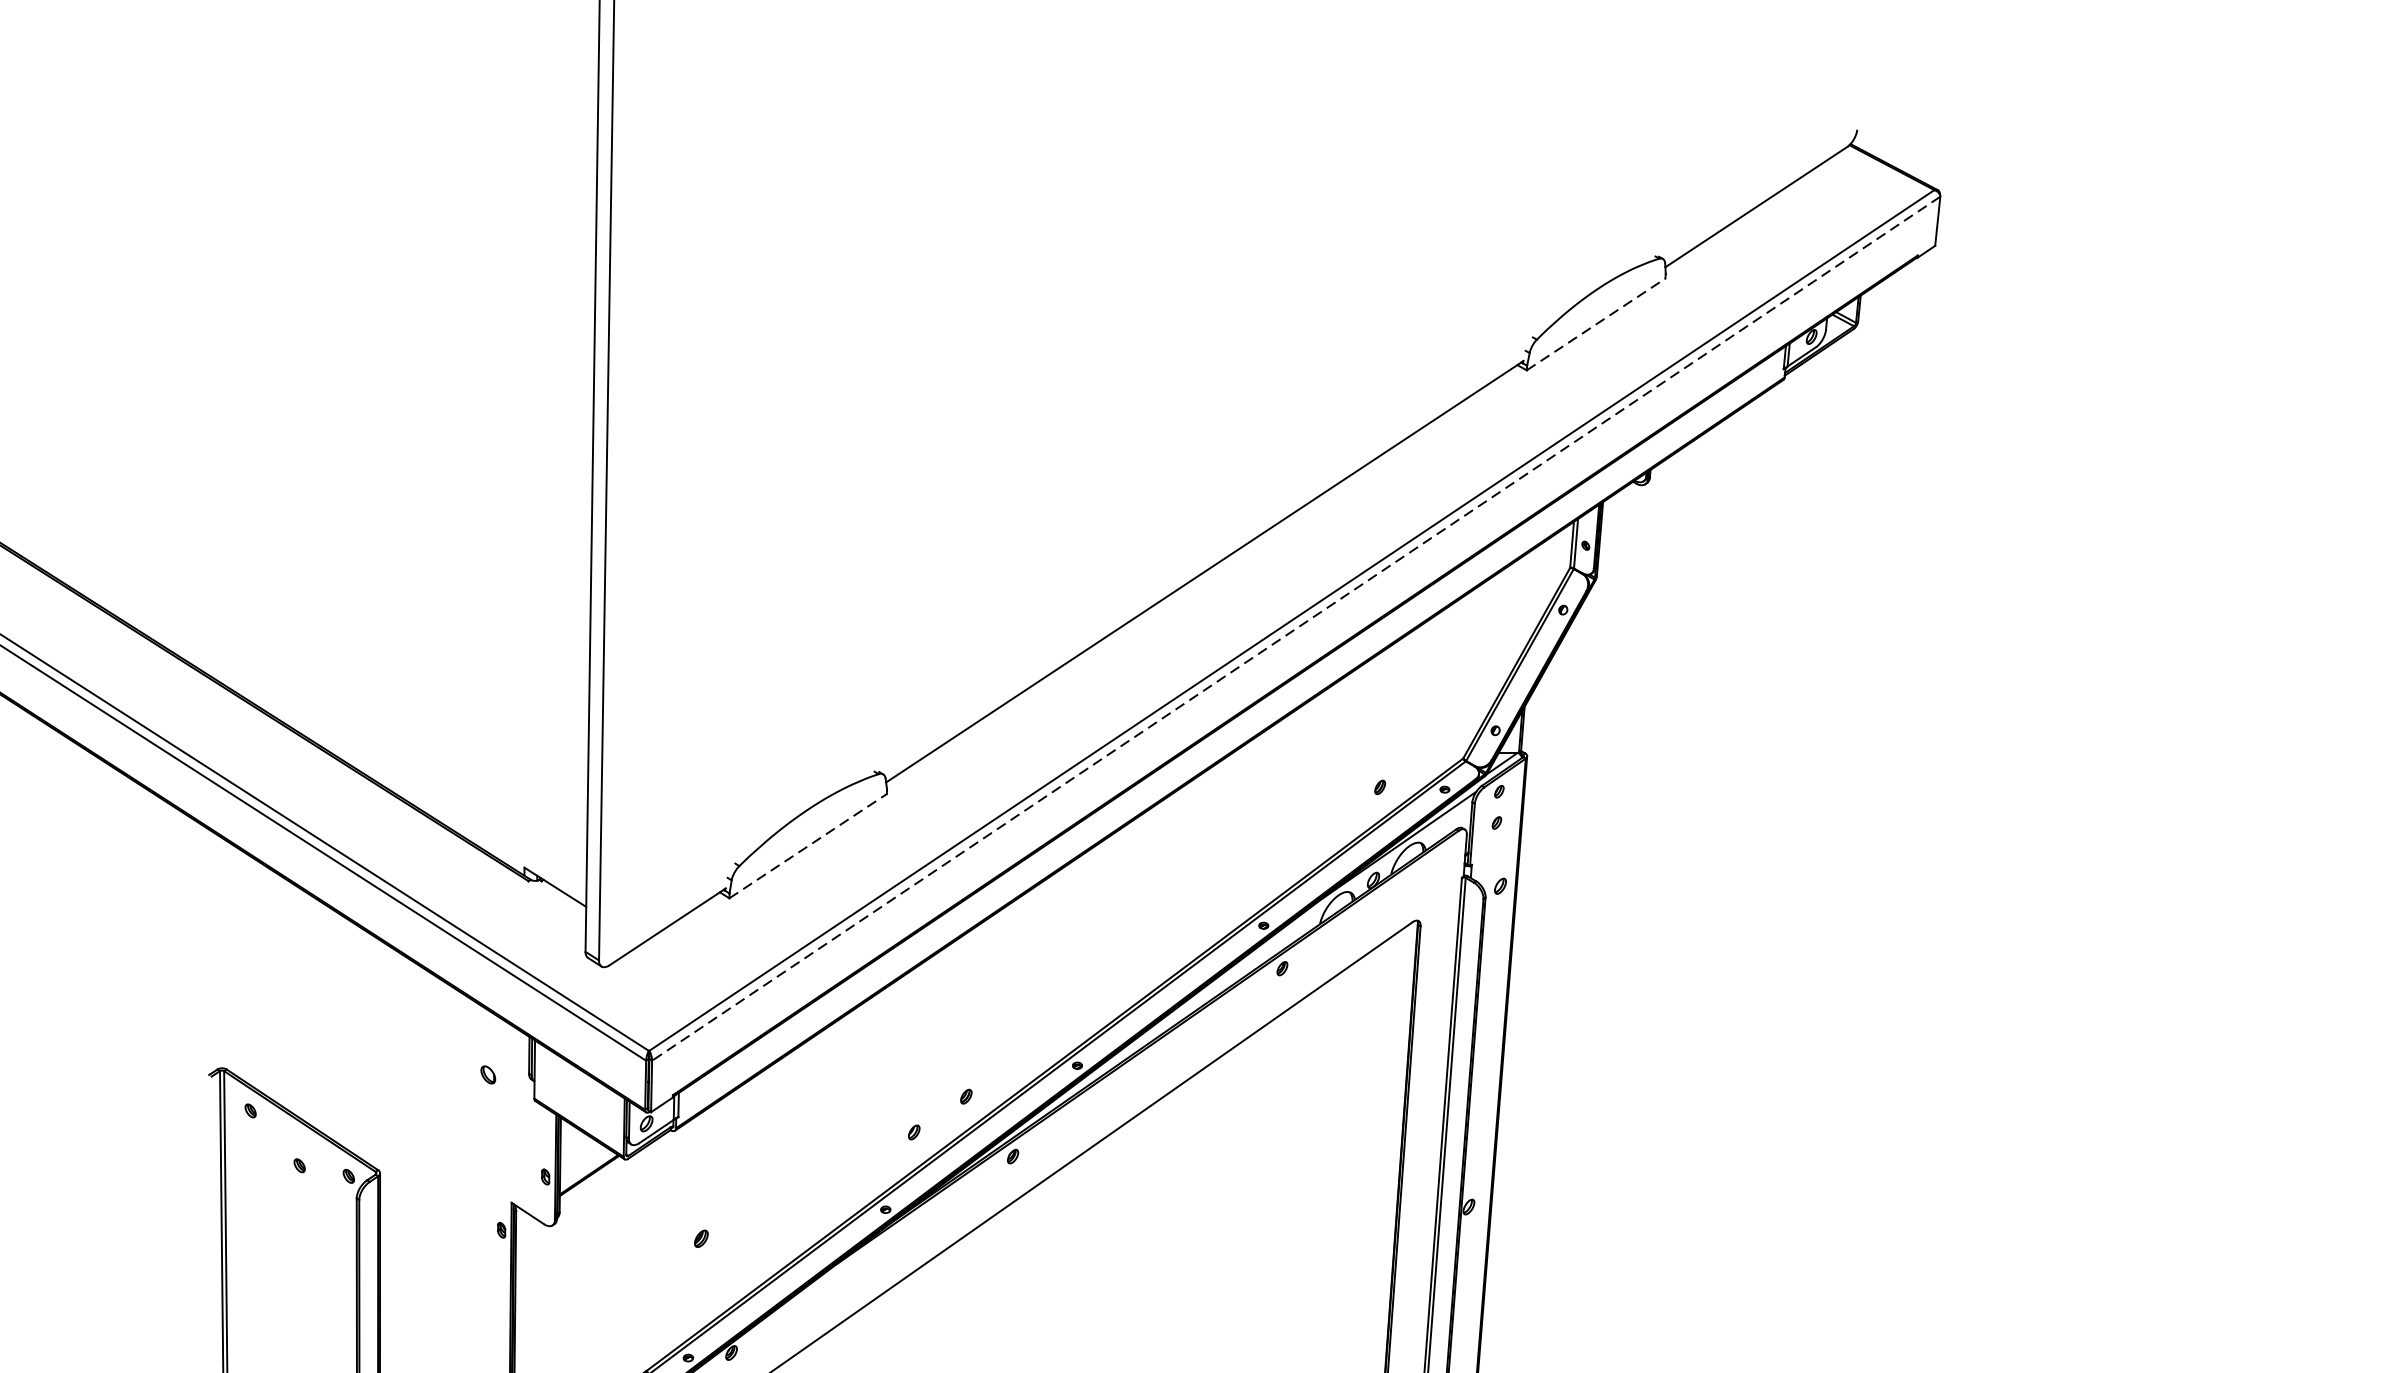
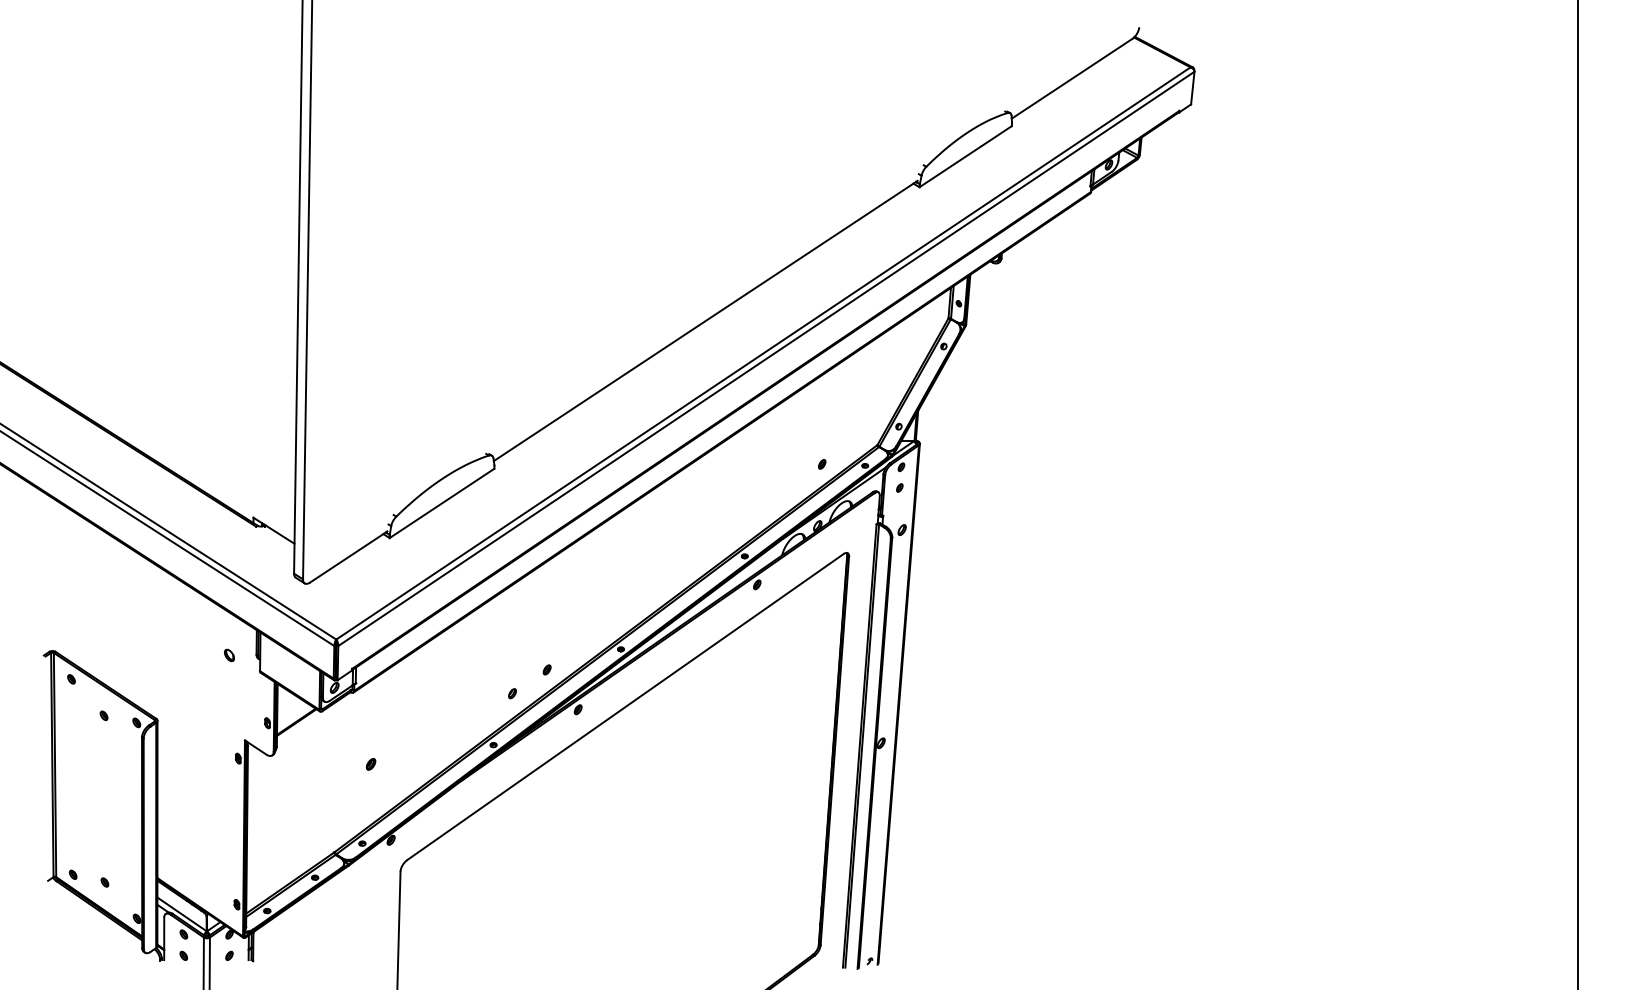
line: (1597, 324) -> (966, 156), dashed -> solid
line: (1294, 629) -> (765, 359), dashed -> solid
line: (808, 846) -> (442, 503), dashed -> solid

